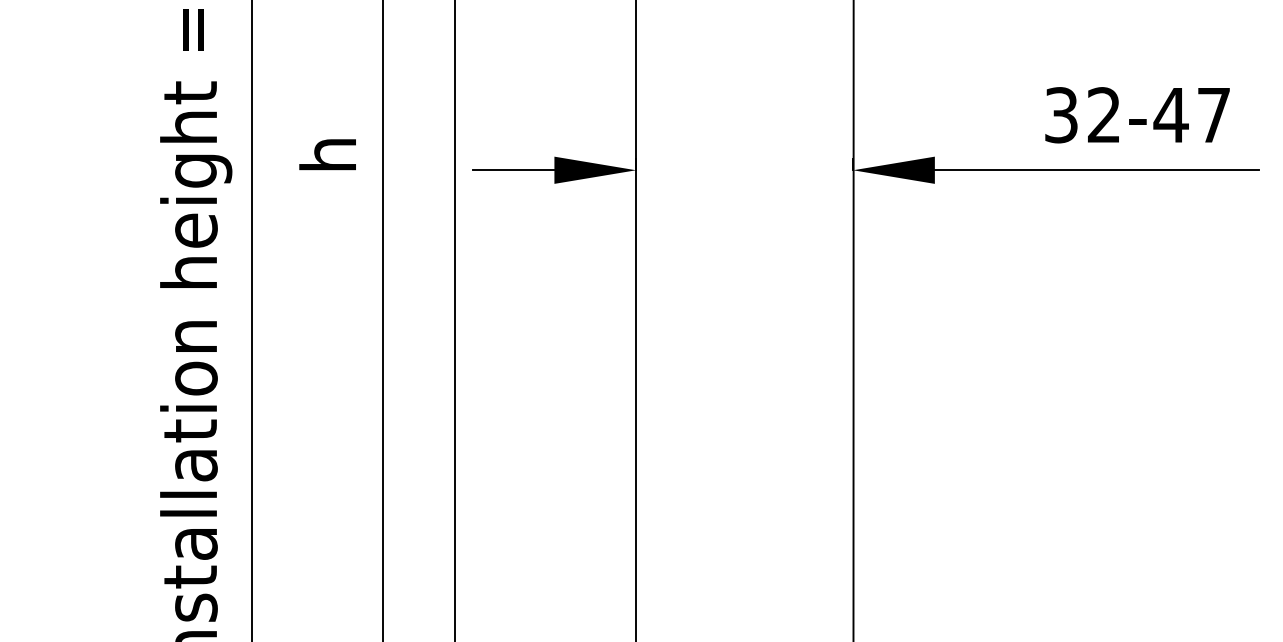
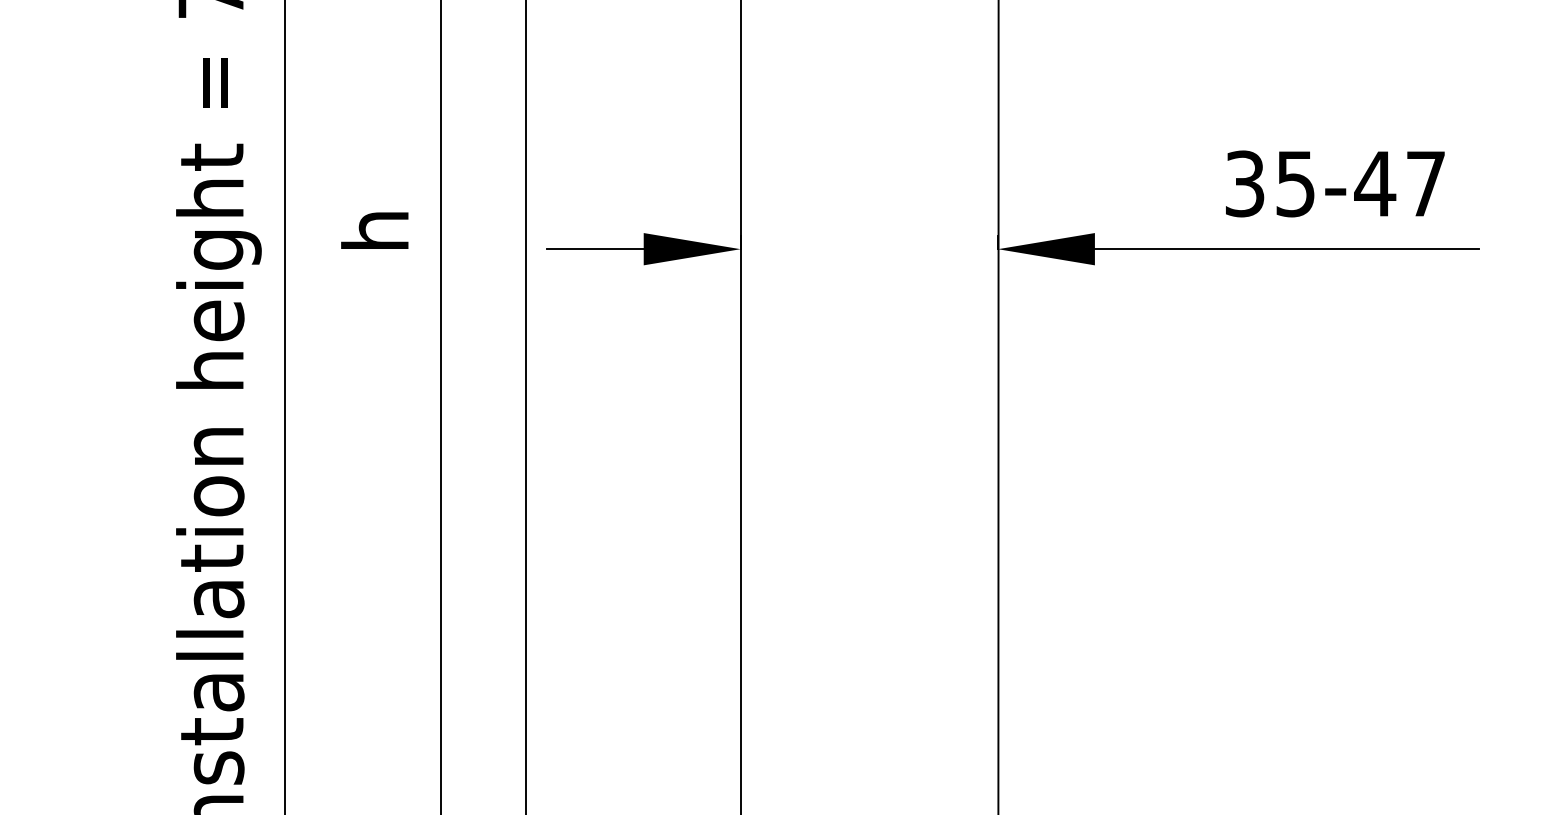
text: (1104, 114) -> (1295, 183), 32-47 -> 35-47

